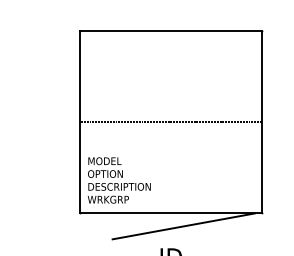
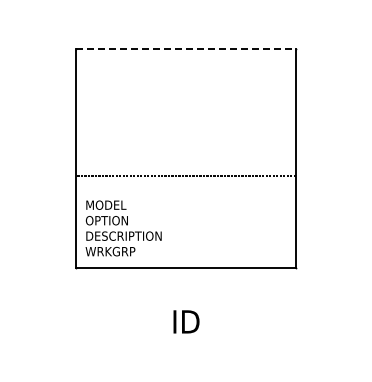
line: (171, 31) -> (186, 48), solid -> dashed
line: (170, 122) -> (185, 176), moved
line: (182, 226) -> (200, 283), removed

